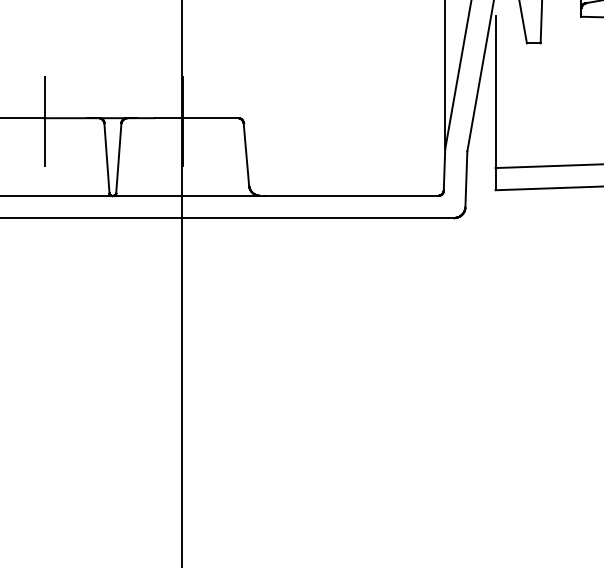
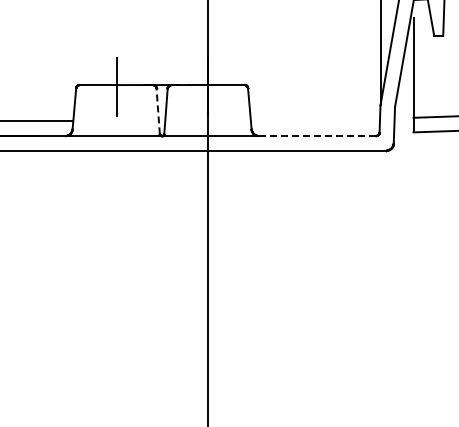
line: (107, 156) -> (158, 110), solid -> dashed
line: (352, 196) -> (319, 136), solid -> dashed

